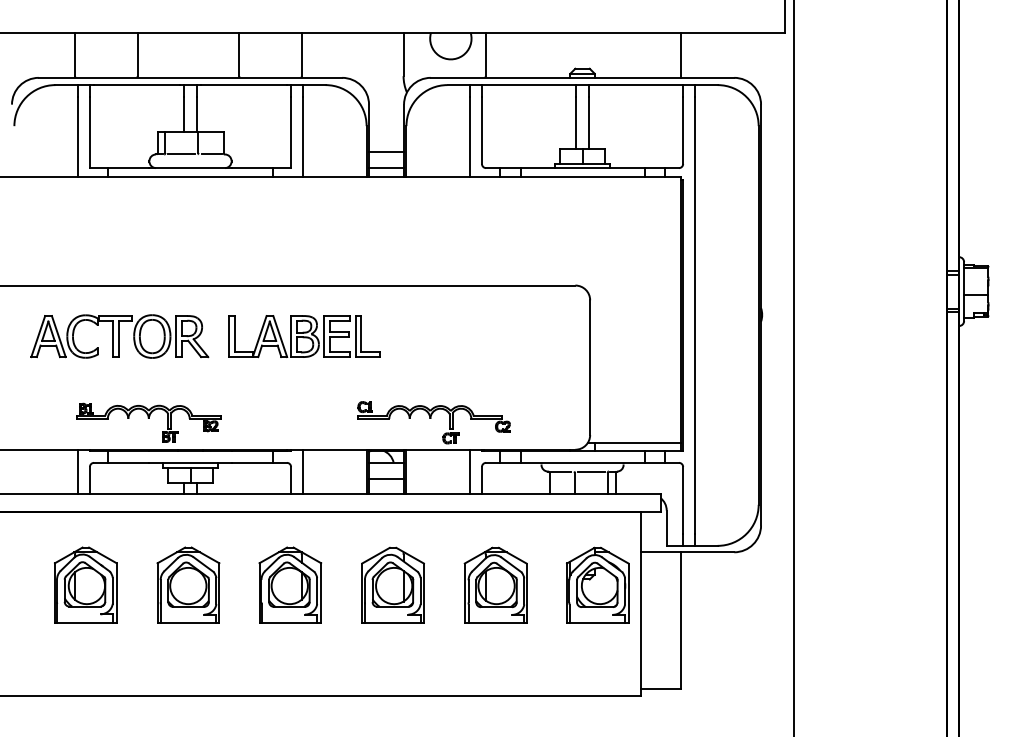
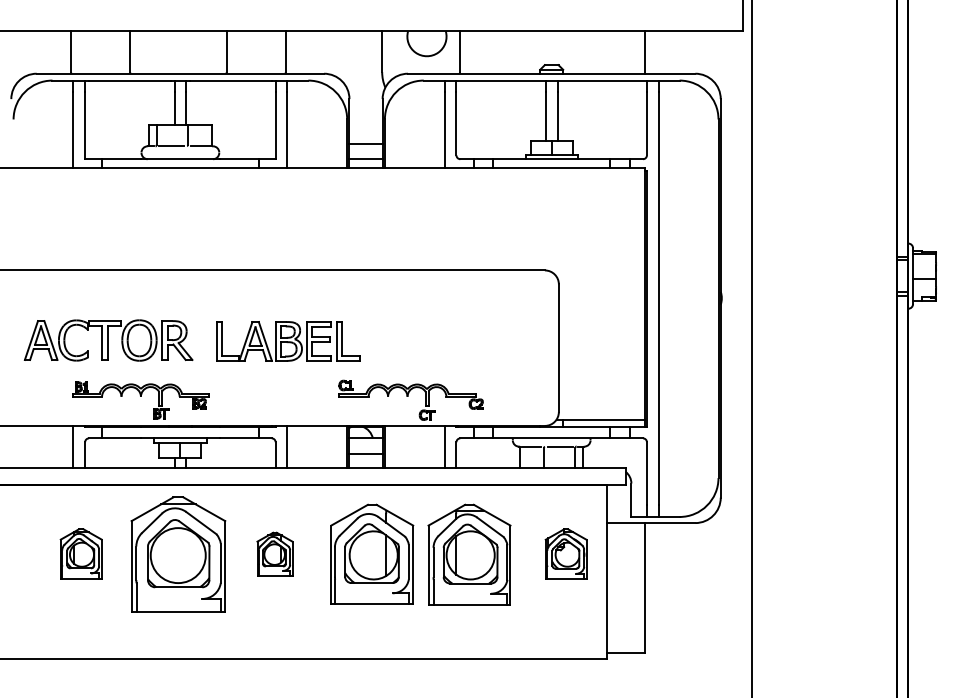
part: (119, 336) -> (108, 340), moved
part: (304, 336) -> (288, 341), moved
part: (85, 584) -> (80, 553), size x0.7
part: (188, 584) -> (178, 553), size x1.6
part: (290, 584) -> (275, 553), size x0.6
part: (392, 584) -> (371, 553), size x1.4
part: (495, 584) -> (469, 553), size x1.4
part: (597, 584) -> (565, 553), size x0.7

